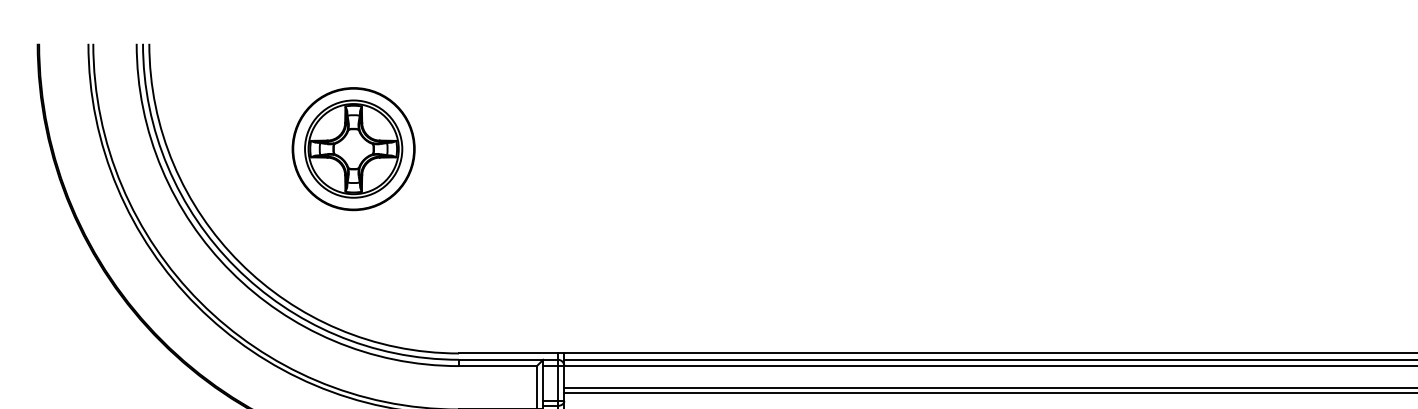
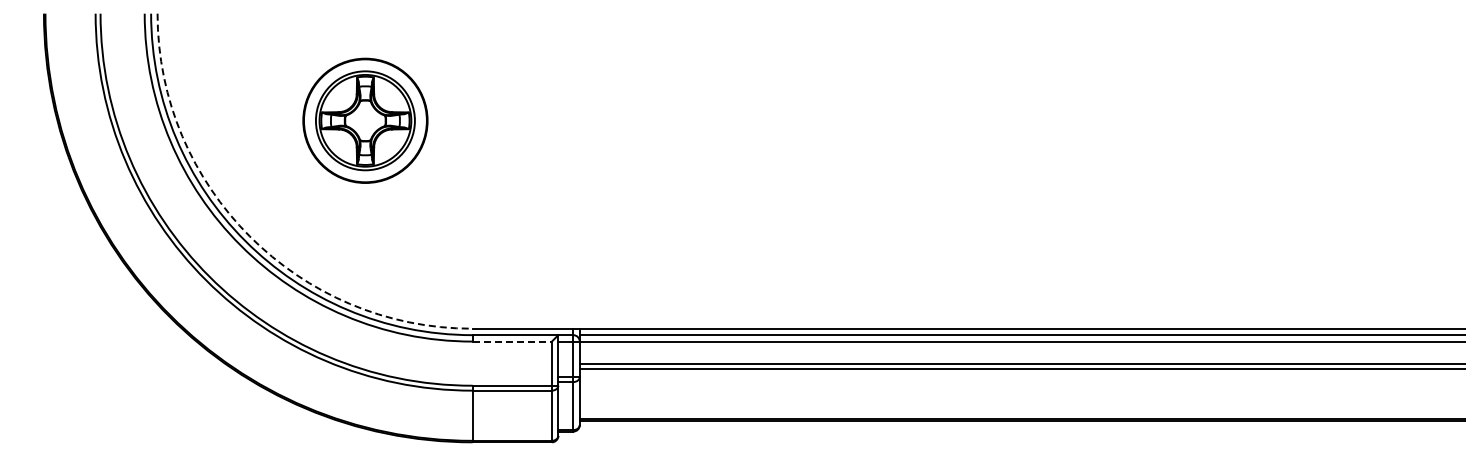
arc: (239, 262) -> (249, 236), solid -> dashed
line: (498, 366) -> (512, 341), solid -> dashed

